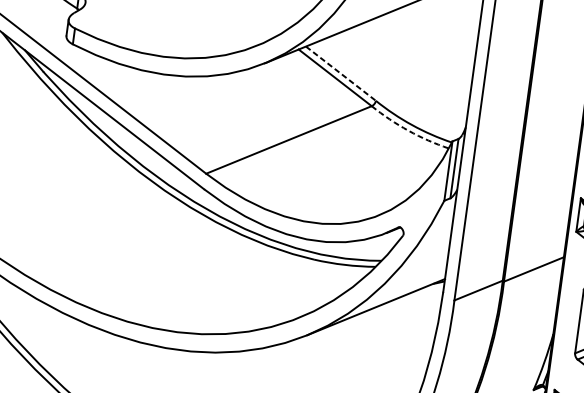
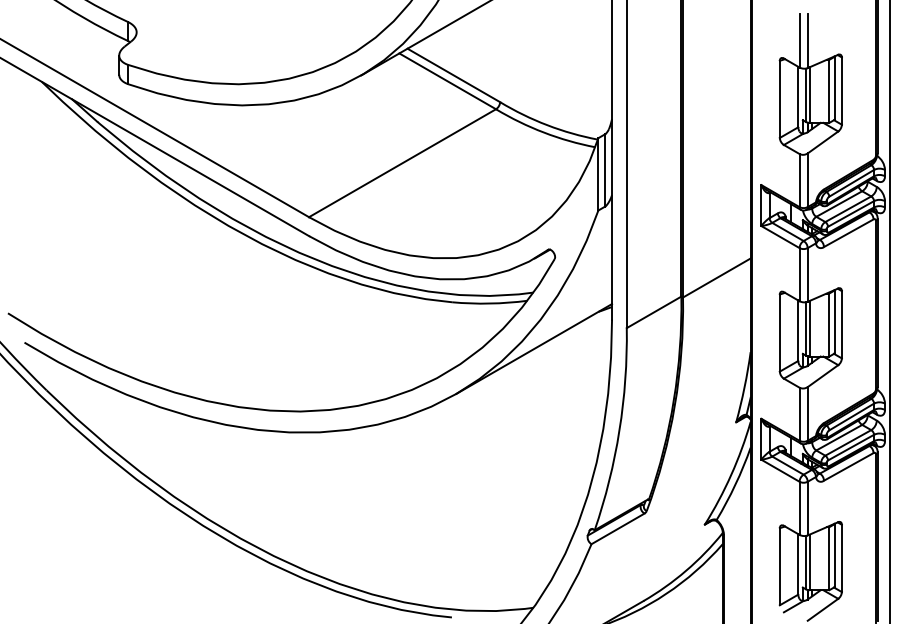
line: (341, 73) -> (454, 75), dashed -> solid
arc: (408, 130) -> (544, 132), dashed -> solid

